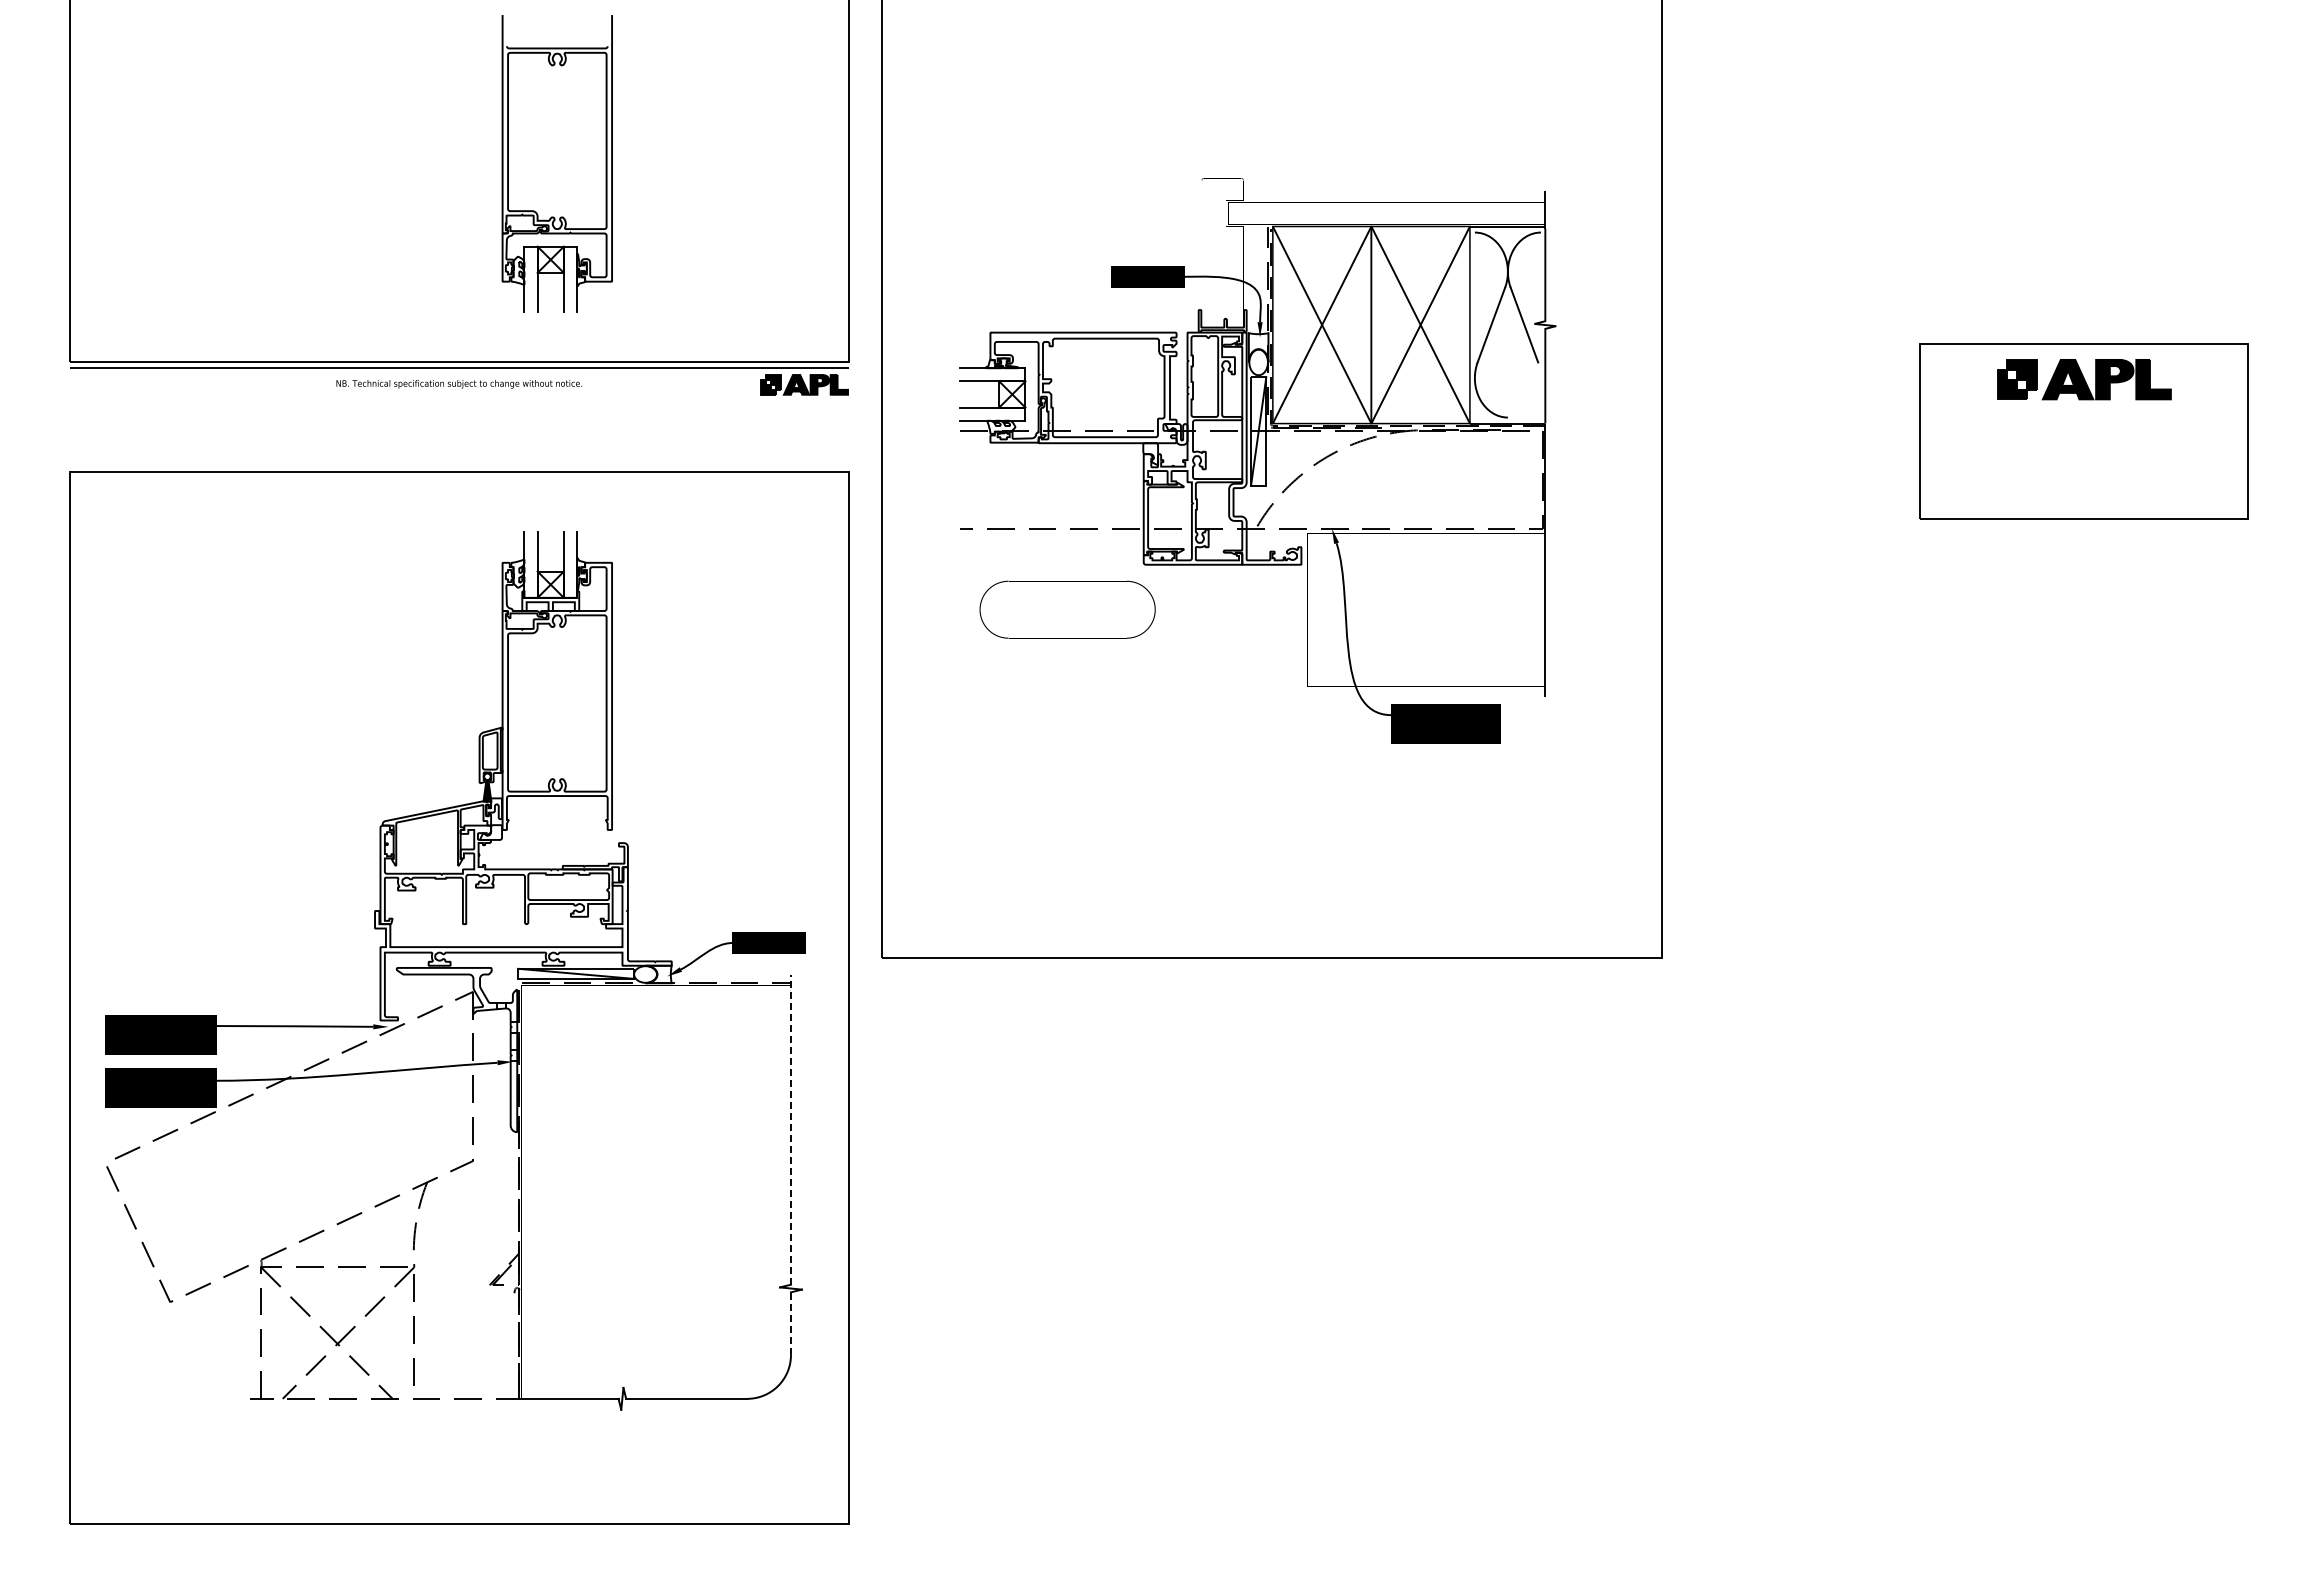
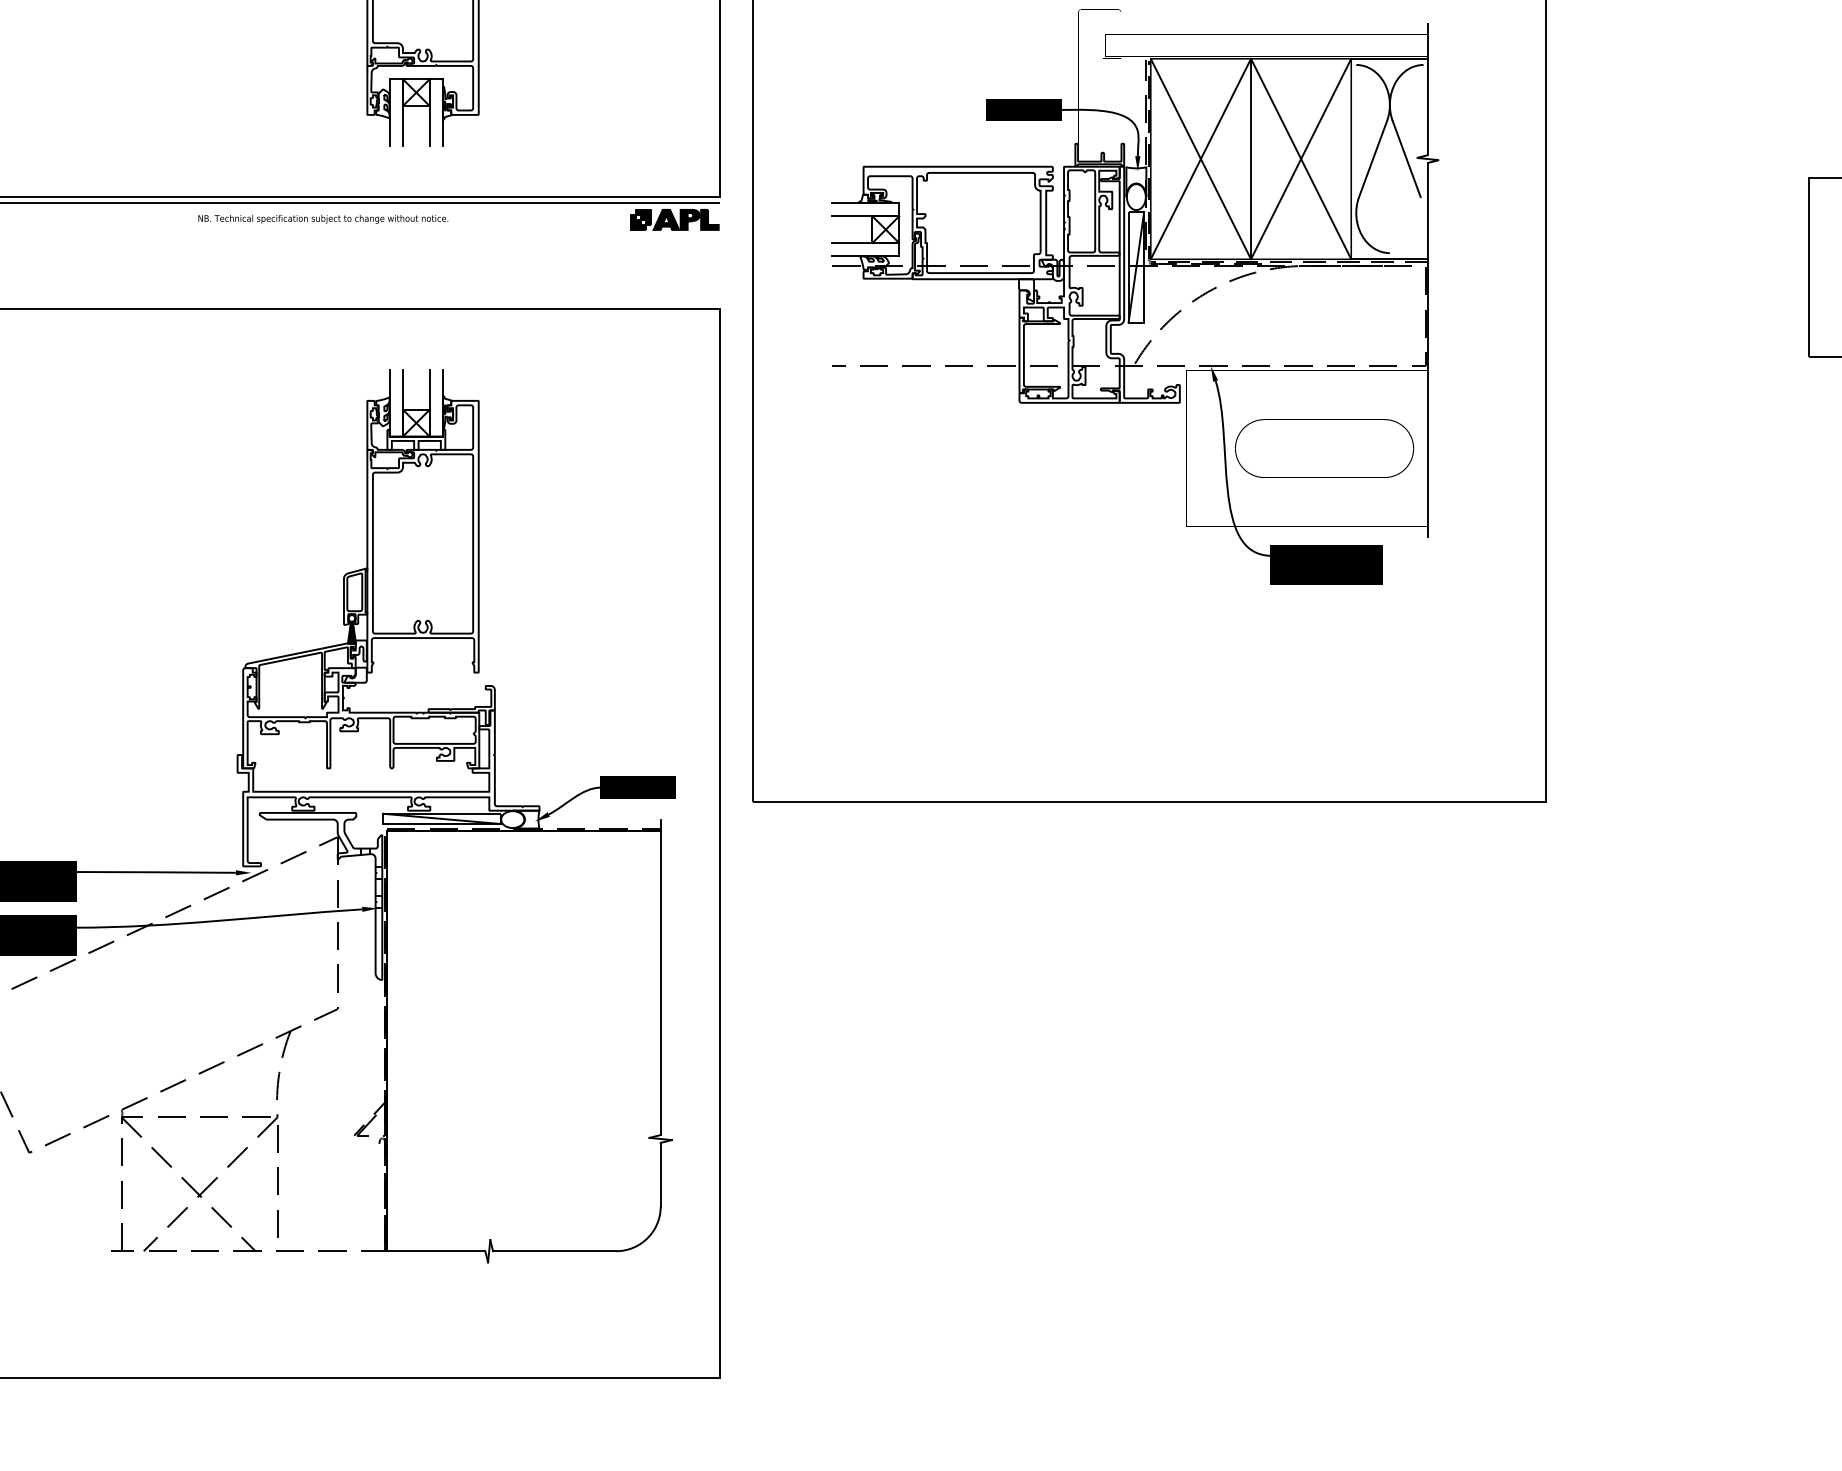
part: (1067, 609) -> (1324, 448), moved
line: (790, 1129) -> (660, 977), dashed -> solid
line: (790, 1323) -> (660, 1174), dashed -> solid

